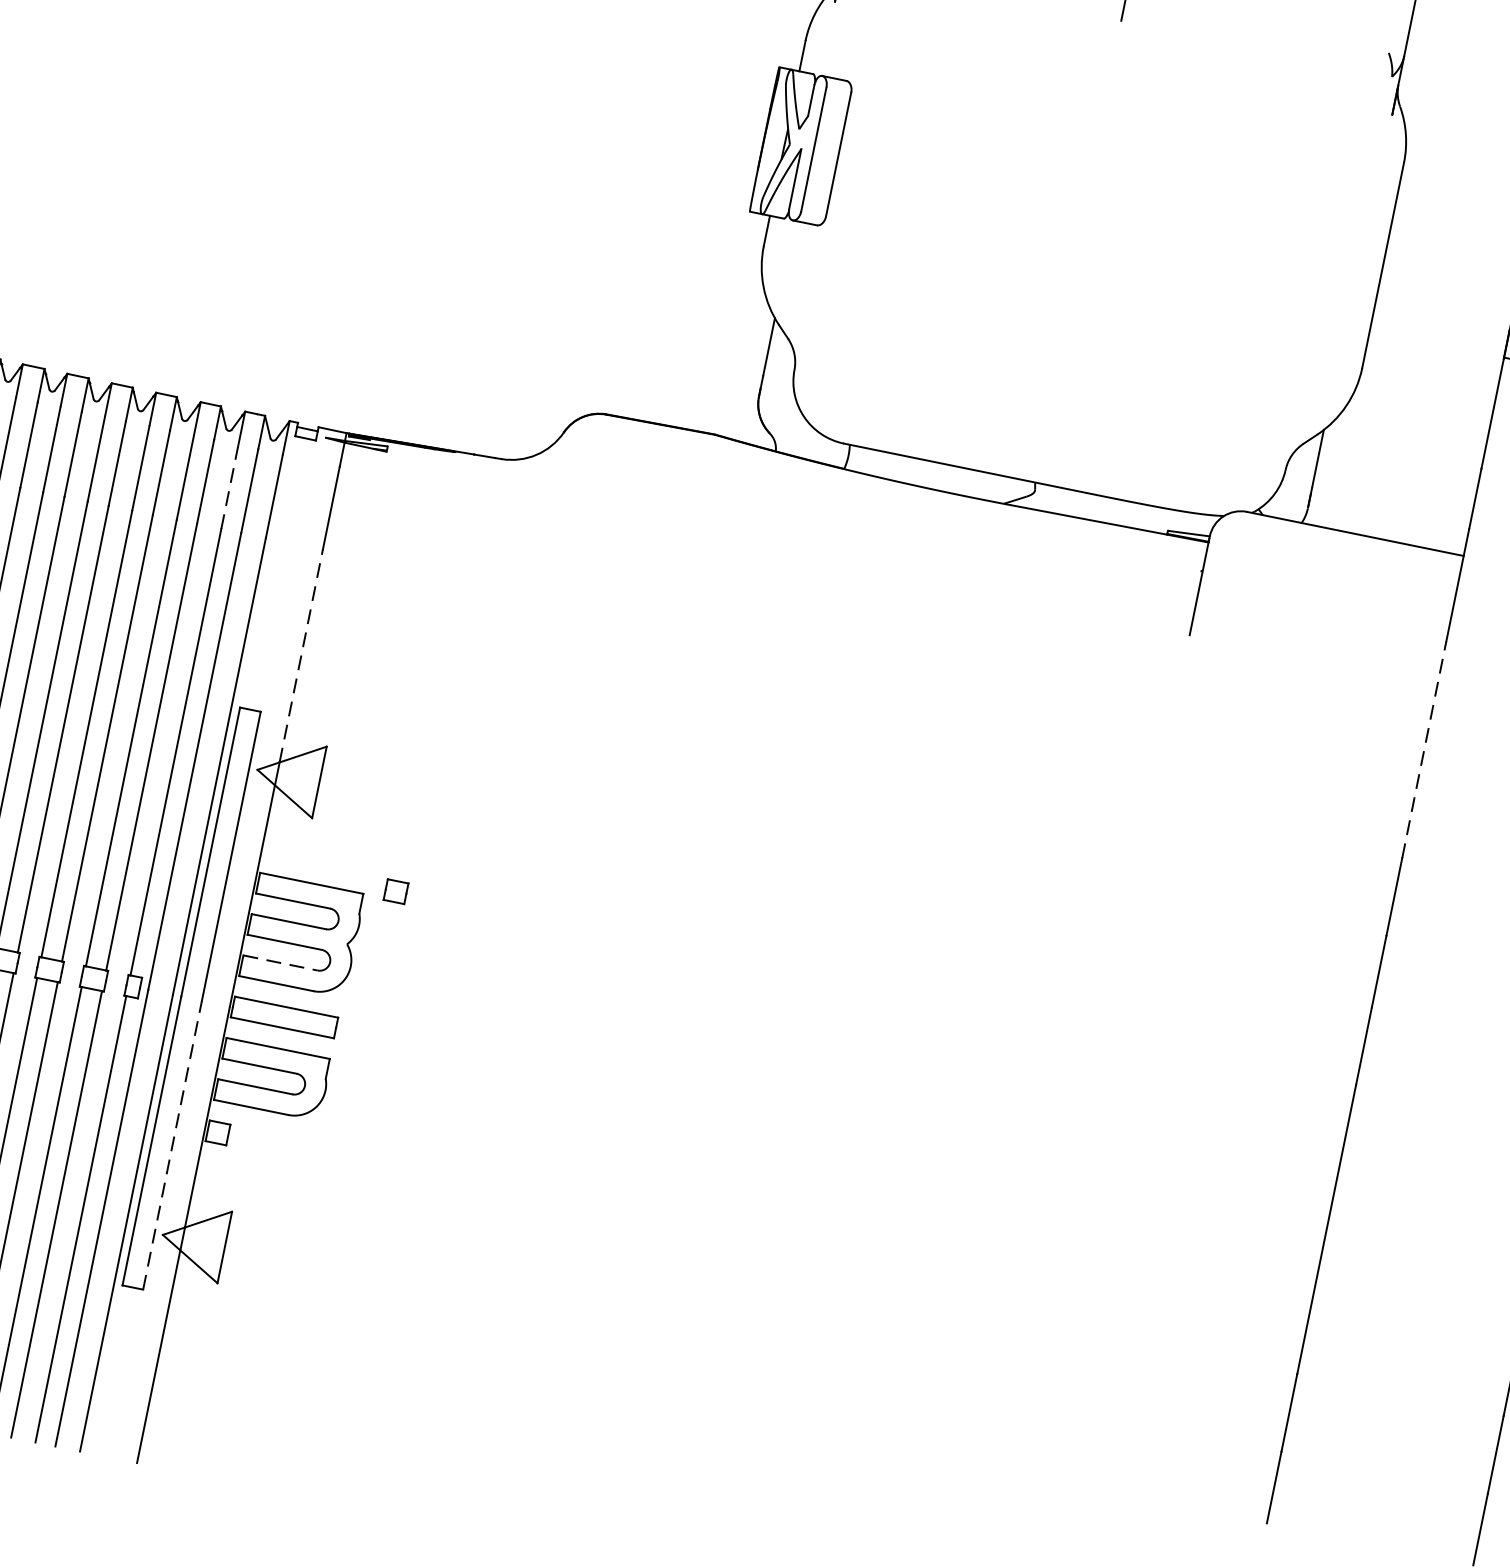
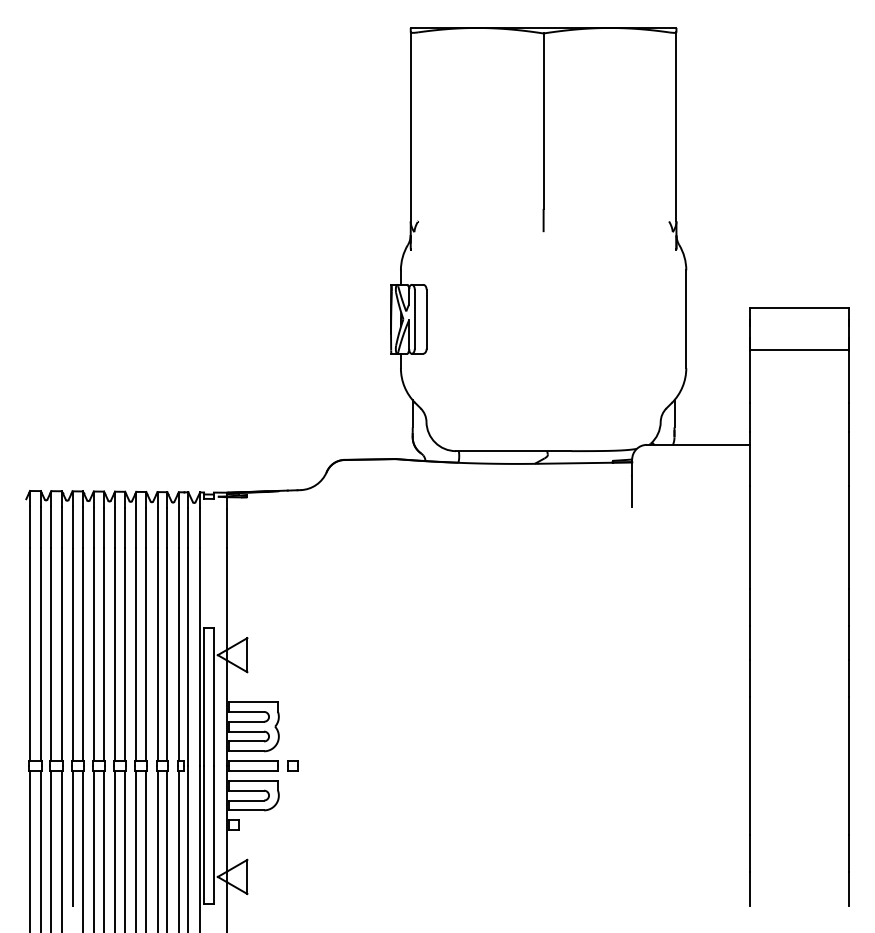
line: (229, 485) -> (178, 527), dashed -> solid
line: (301, 657) -> (227, 599), dashed -> solid
line: (1424, 750) -> (750, 537), dashed -> solid
part: (395, 890) -> (292, 765), moved
line: (280, 963) -> (246, 741), dashed -> solid
line: (171, 1144) -> (213, 834), dashed -> solid

